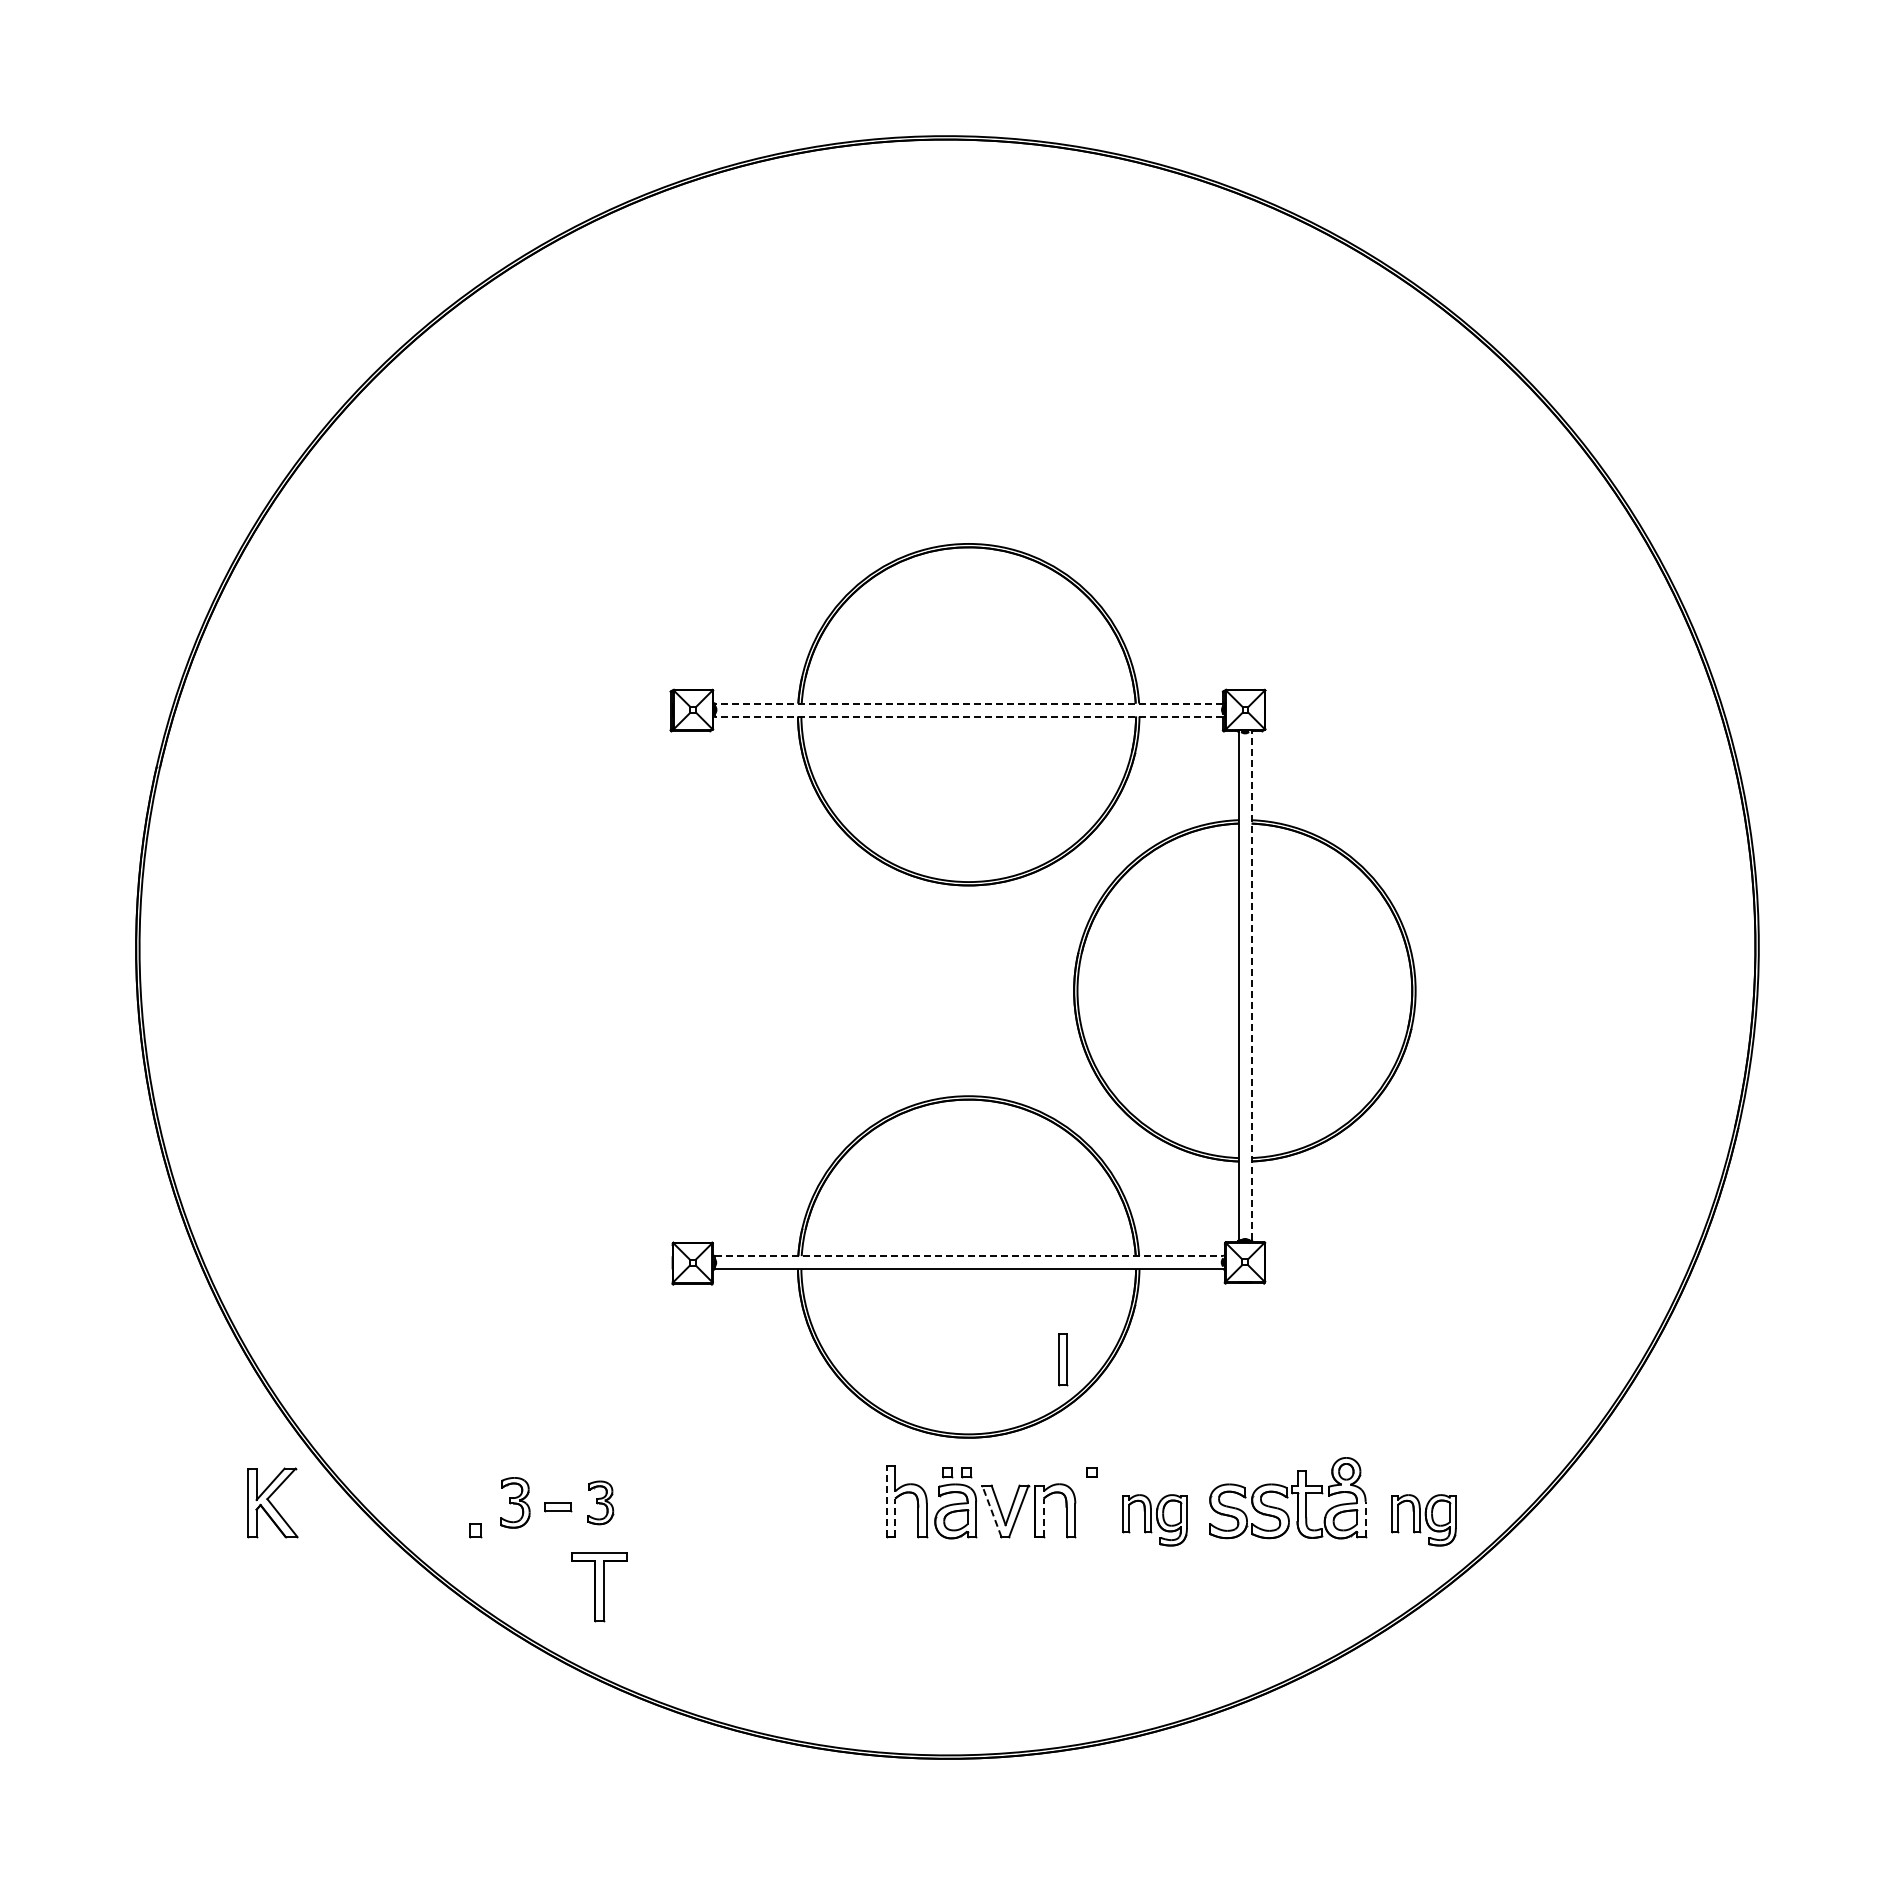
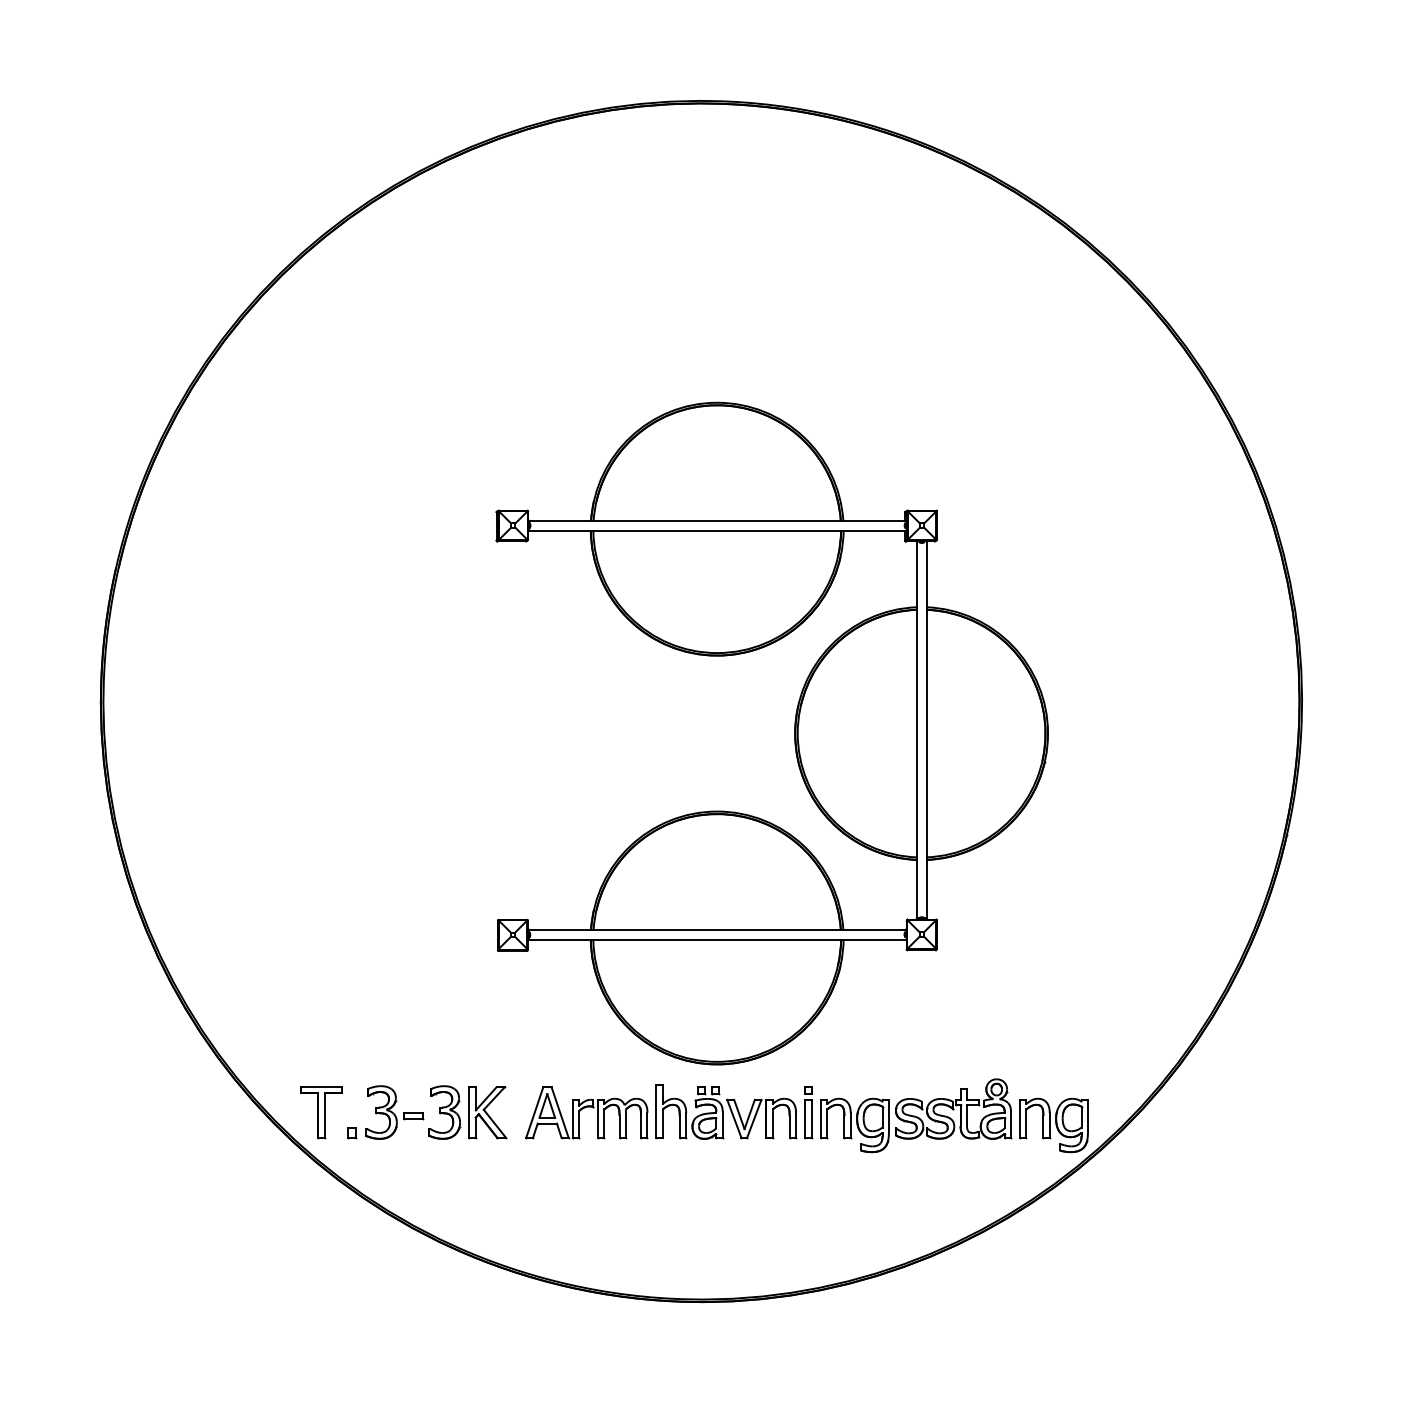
line: (968, 703) -> (717, 520), dashed -> solid
line: (968, 716) -> (717, 530), dashed -> solid
line: (1251, 985) -> (926, 729), dashed -> solid
line: (969, 1256) -> (717, 930), dashed -> solid
part: (1063, 1359) -> (808, 1118), moved
part: (791, 1496) -> (586, 1107), added
line: (886, 1501) -> (656, 1111), dashed -> solid
part: (272, 1502) -> (487, 1112), moved
part: (514, 1502) -> (380, 1112), size x1.43
part: (600, 1502) -> (444, 1112), size x1.67
line: (991, 1510) -> (734, 1118), dashed -> solid
line: (895, 1517) -> (663, 1123), dashed -> solid
line: (1043, 1517) -> (772, 1123), dashed -> solid
line: (1365, 1519) -> (1010, 1124), dashed -> solid
part: (1154, 1520) -> (854, 1125), size x1.43
part: (1423, 1520) -> (1053, 1125), size x1.43
part: (599, 1587) -> (321, 1113), moved

